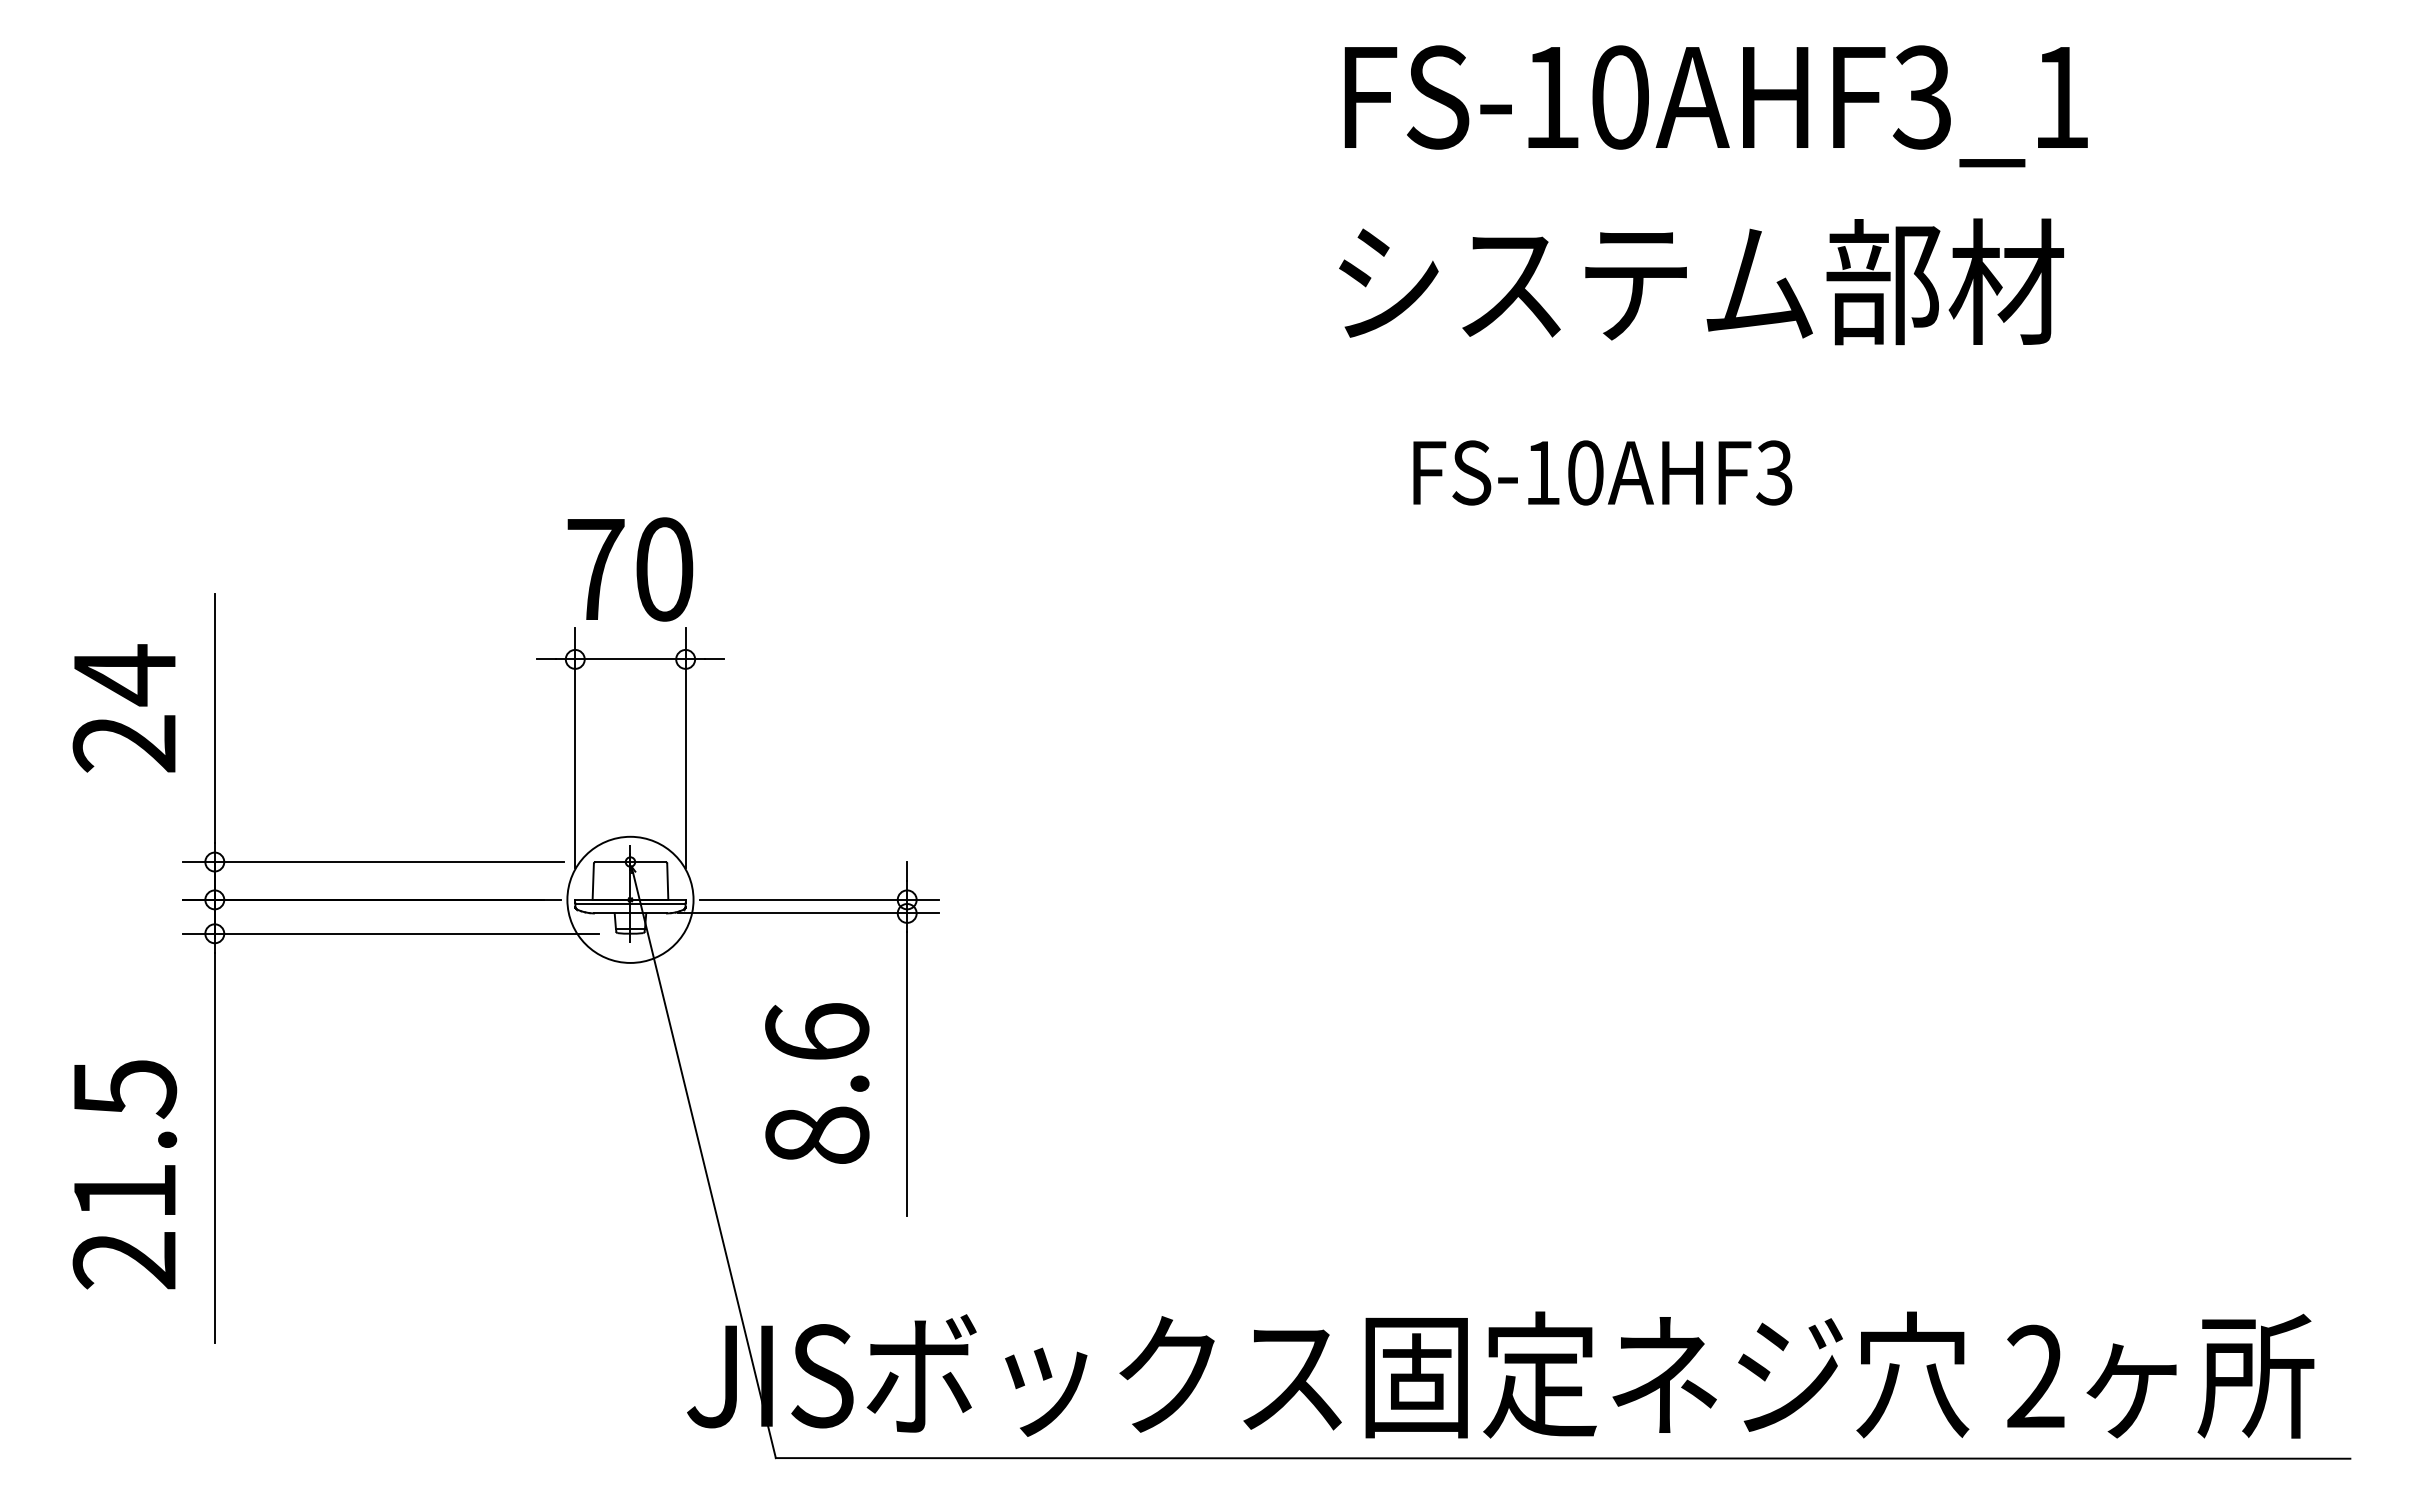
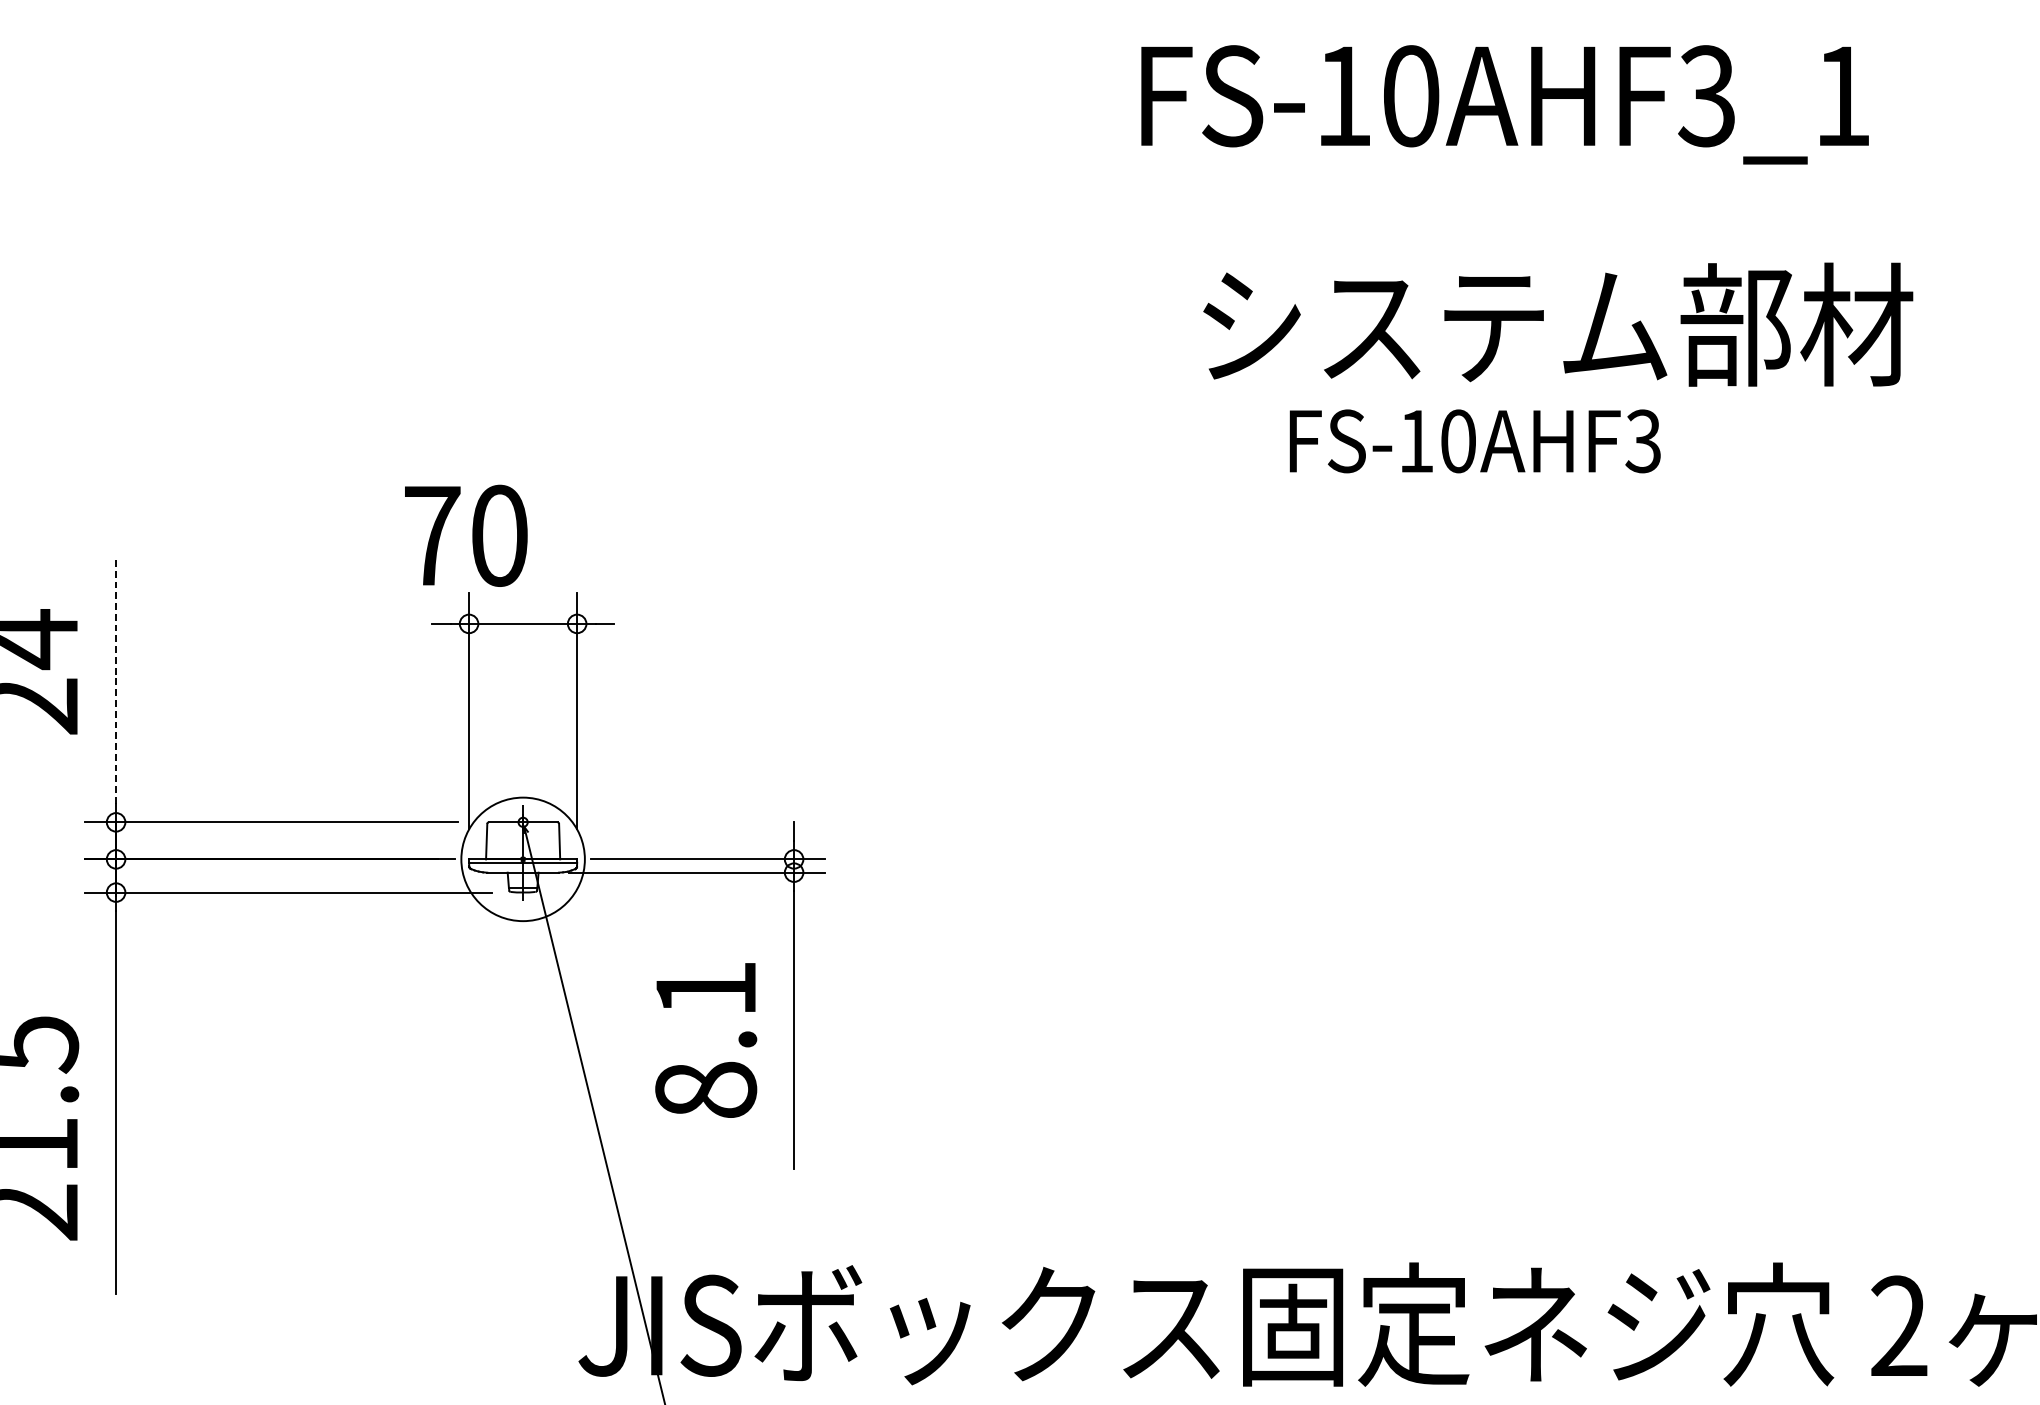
text: (1715, 106) -> (1504, 105), moved
text: (1701, 281) -> (1558, 324), moved
text: (630, 569) -> (466, 535), moved
line: (214, 718) -> (115, 681), solid -> dashed
text: (817, 1031) -> (706, 988), 8.6 -> 8.1

